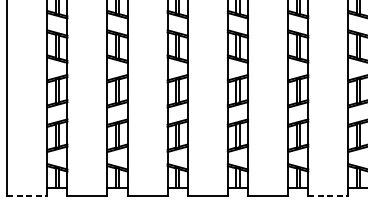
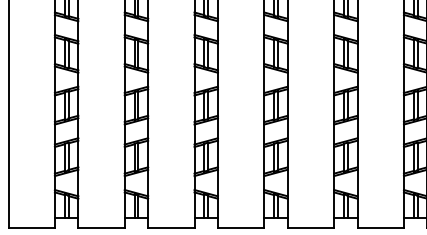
line: (27, 196) -> (32, 227), dashed -> solid
line: (328, 196) -> (381, 227), dashed -> solid

